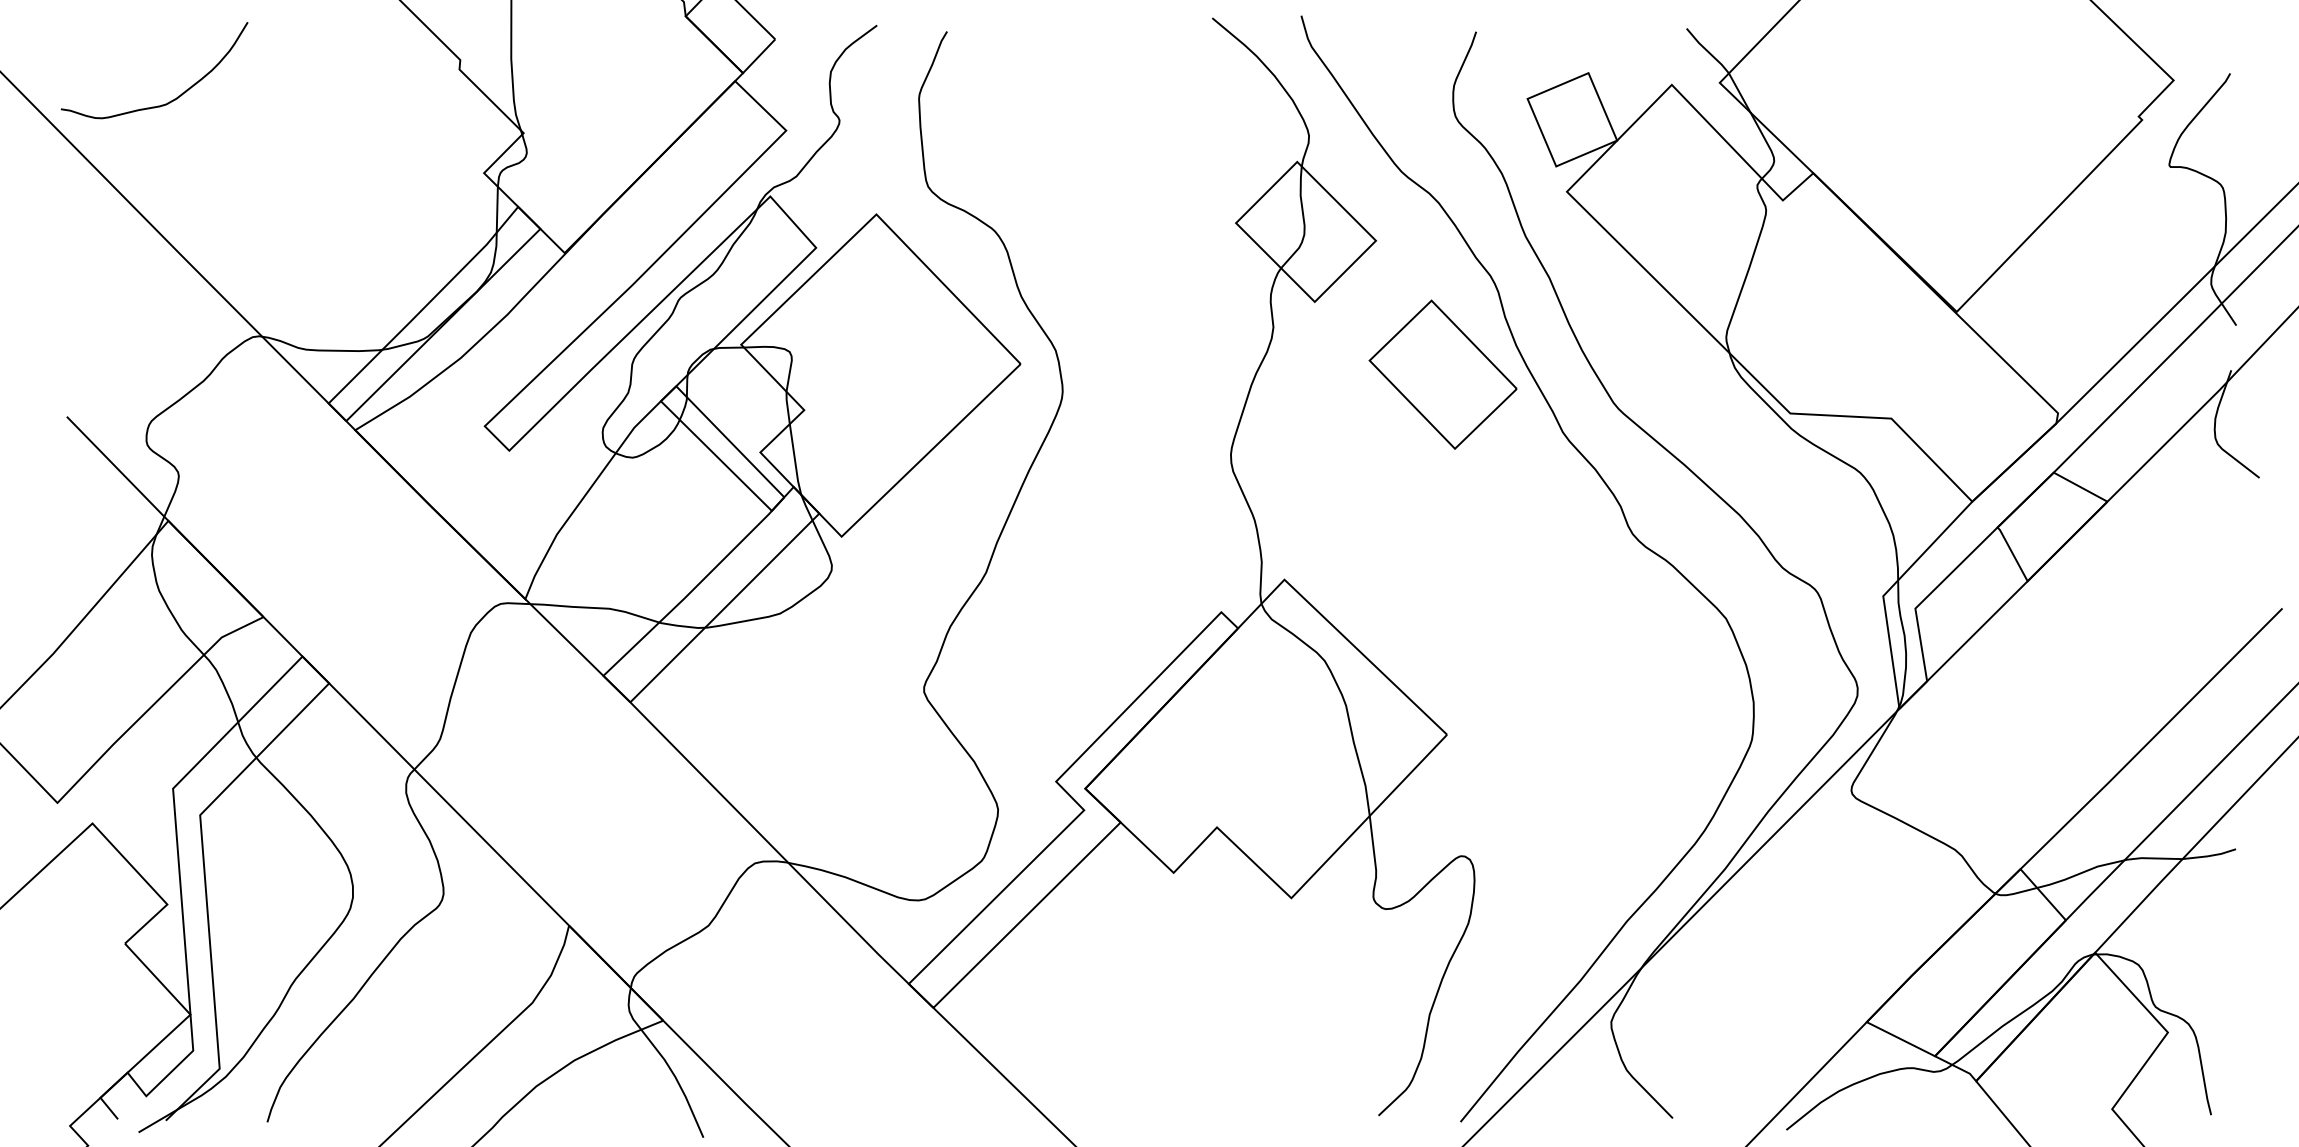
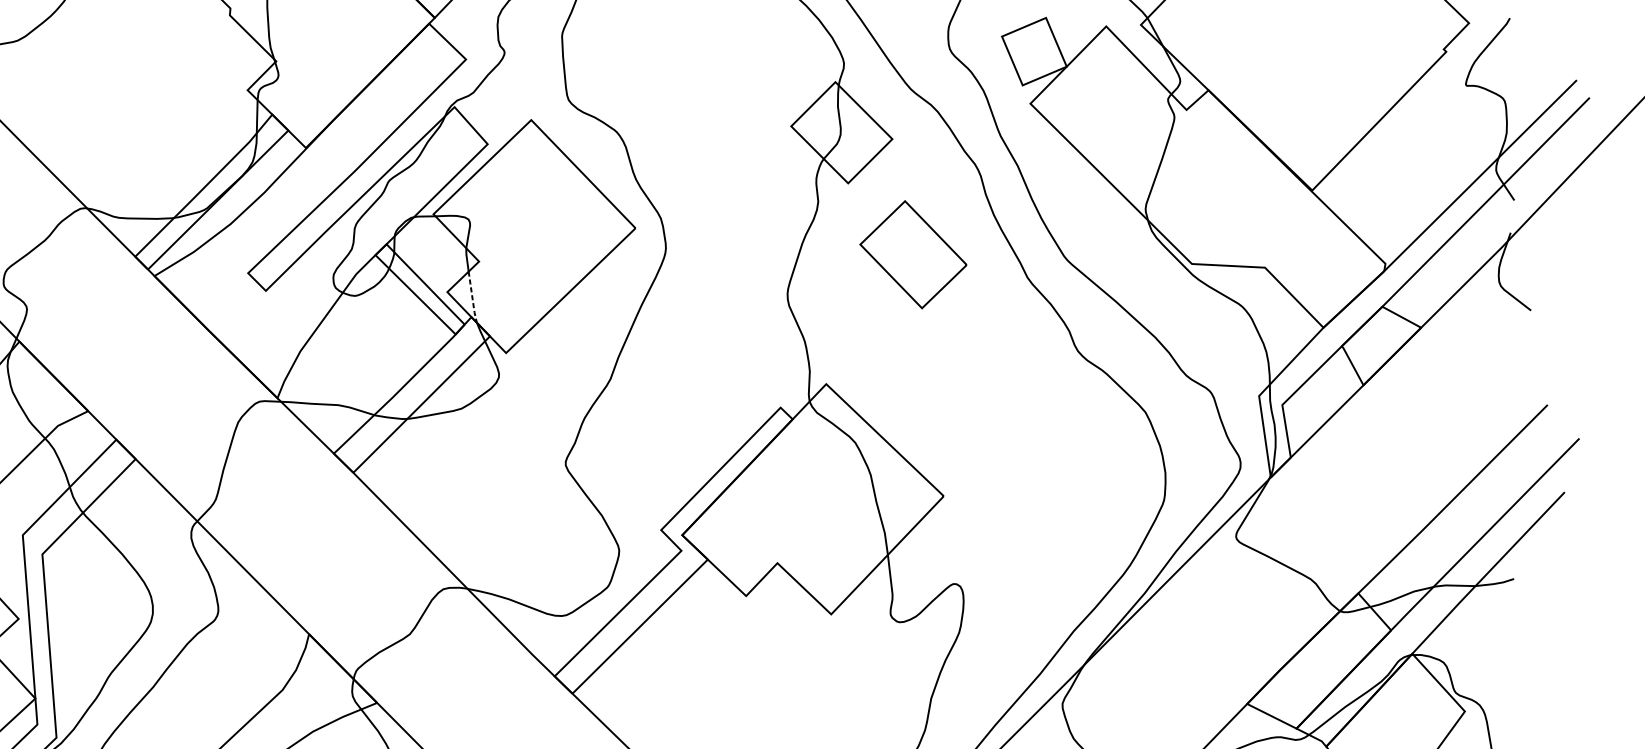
part: (1442, 374) -> (913, 254), moved
line: (795, 460) -> (472, 297), solid -> dashed

